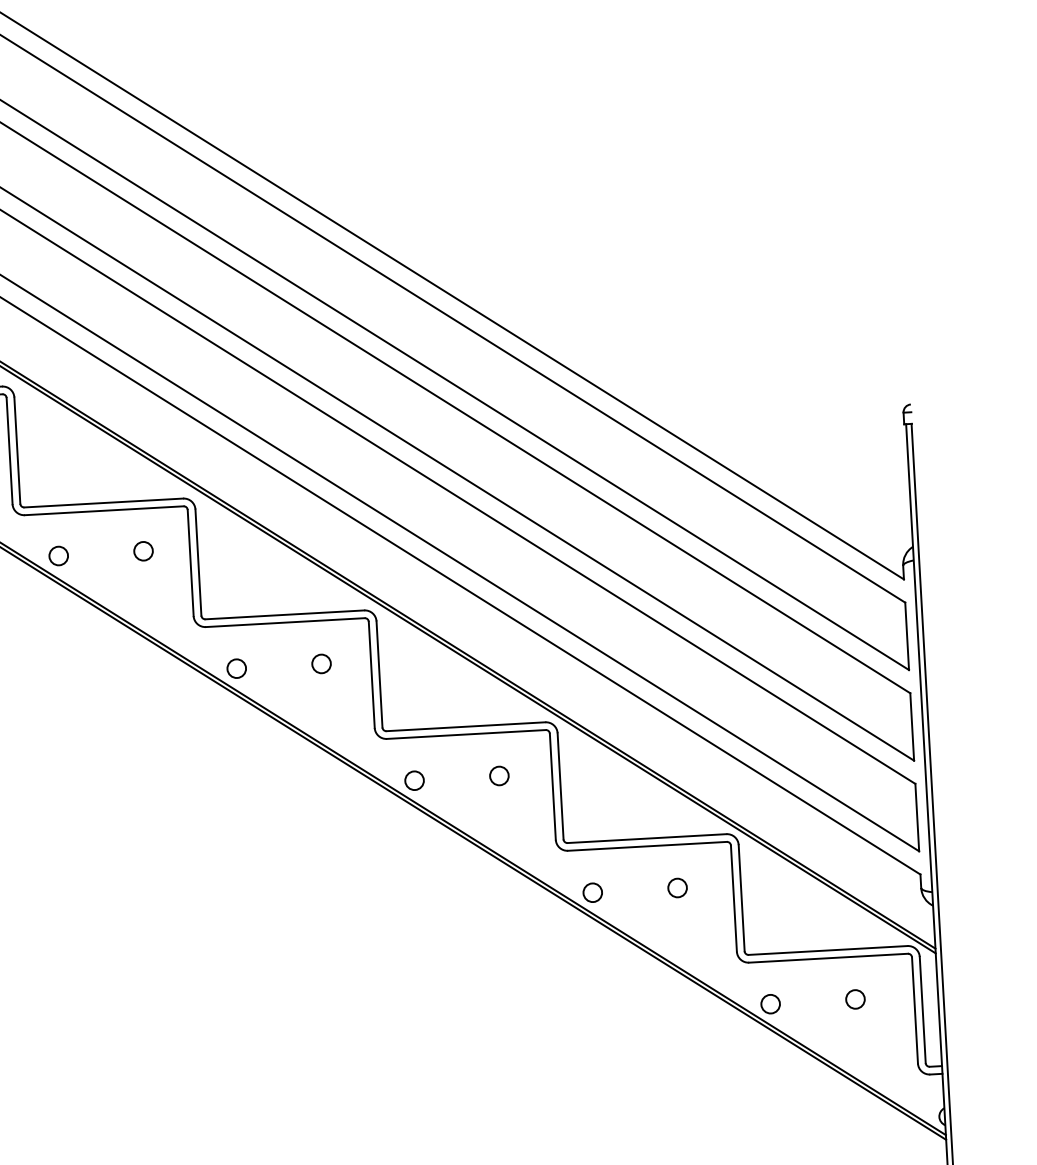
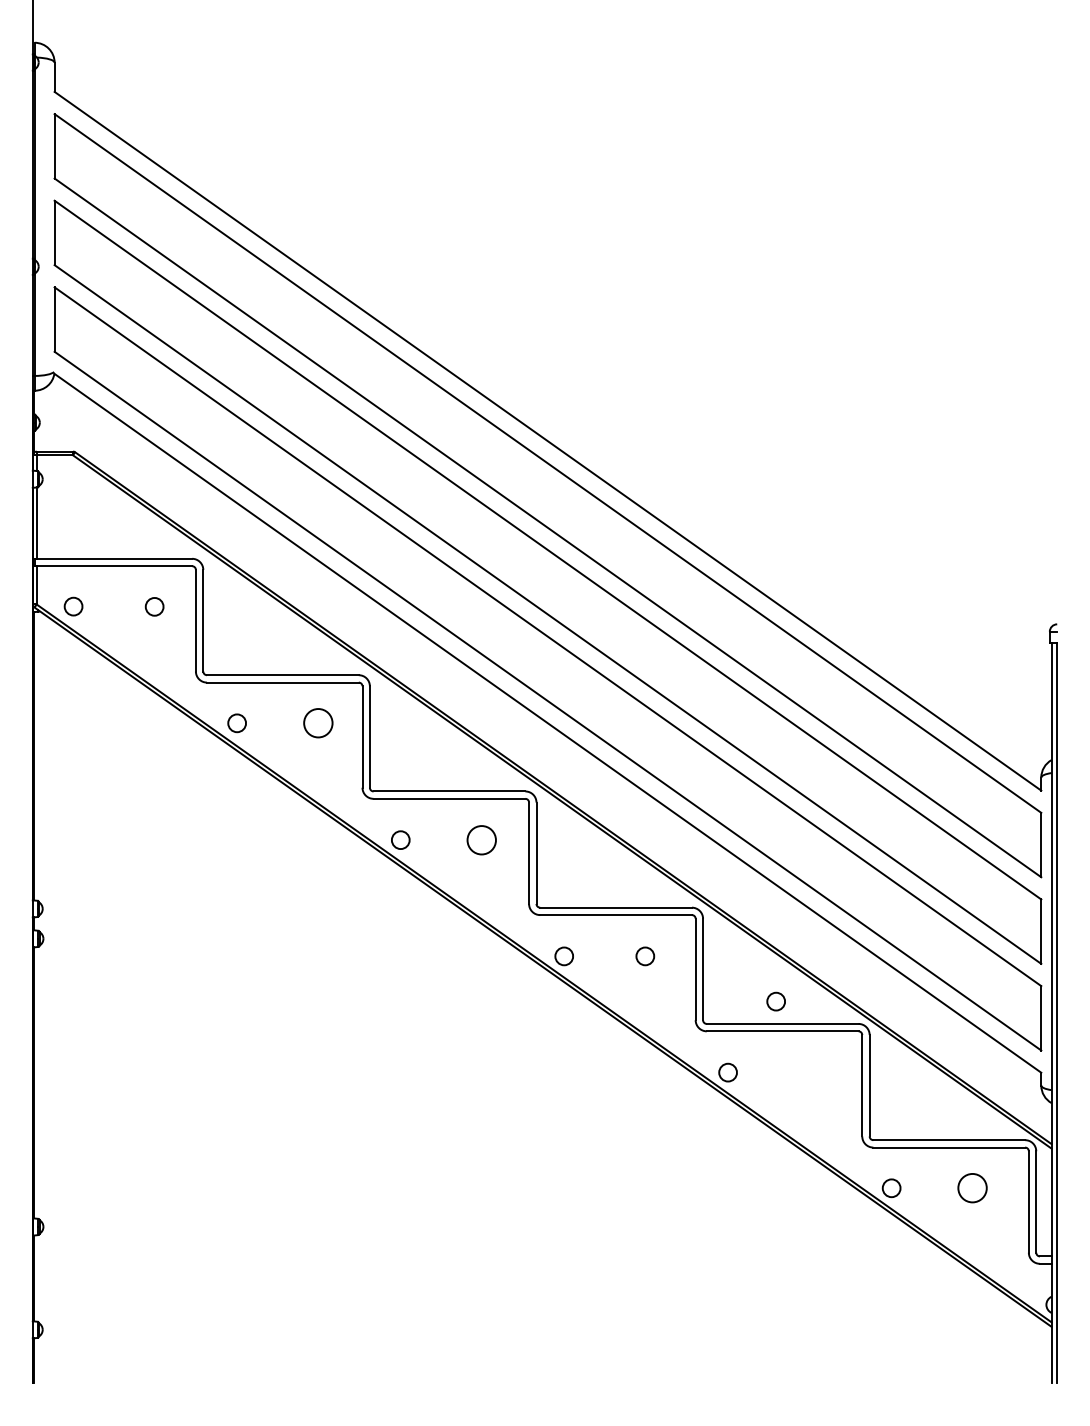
circle: (142, 551) -> (317, 723), size x1.6
circle: (321, 663) -> (481, 839), size x1.6
circle: (676, 887) -> (775, 1001), moved
circle: (855, 999) -> (972, 1188), size x1.6

